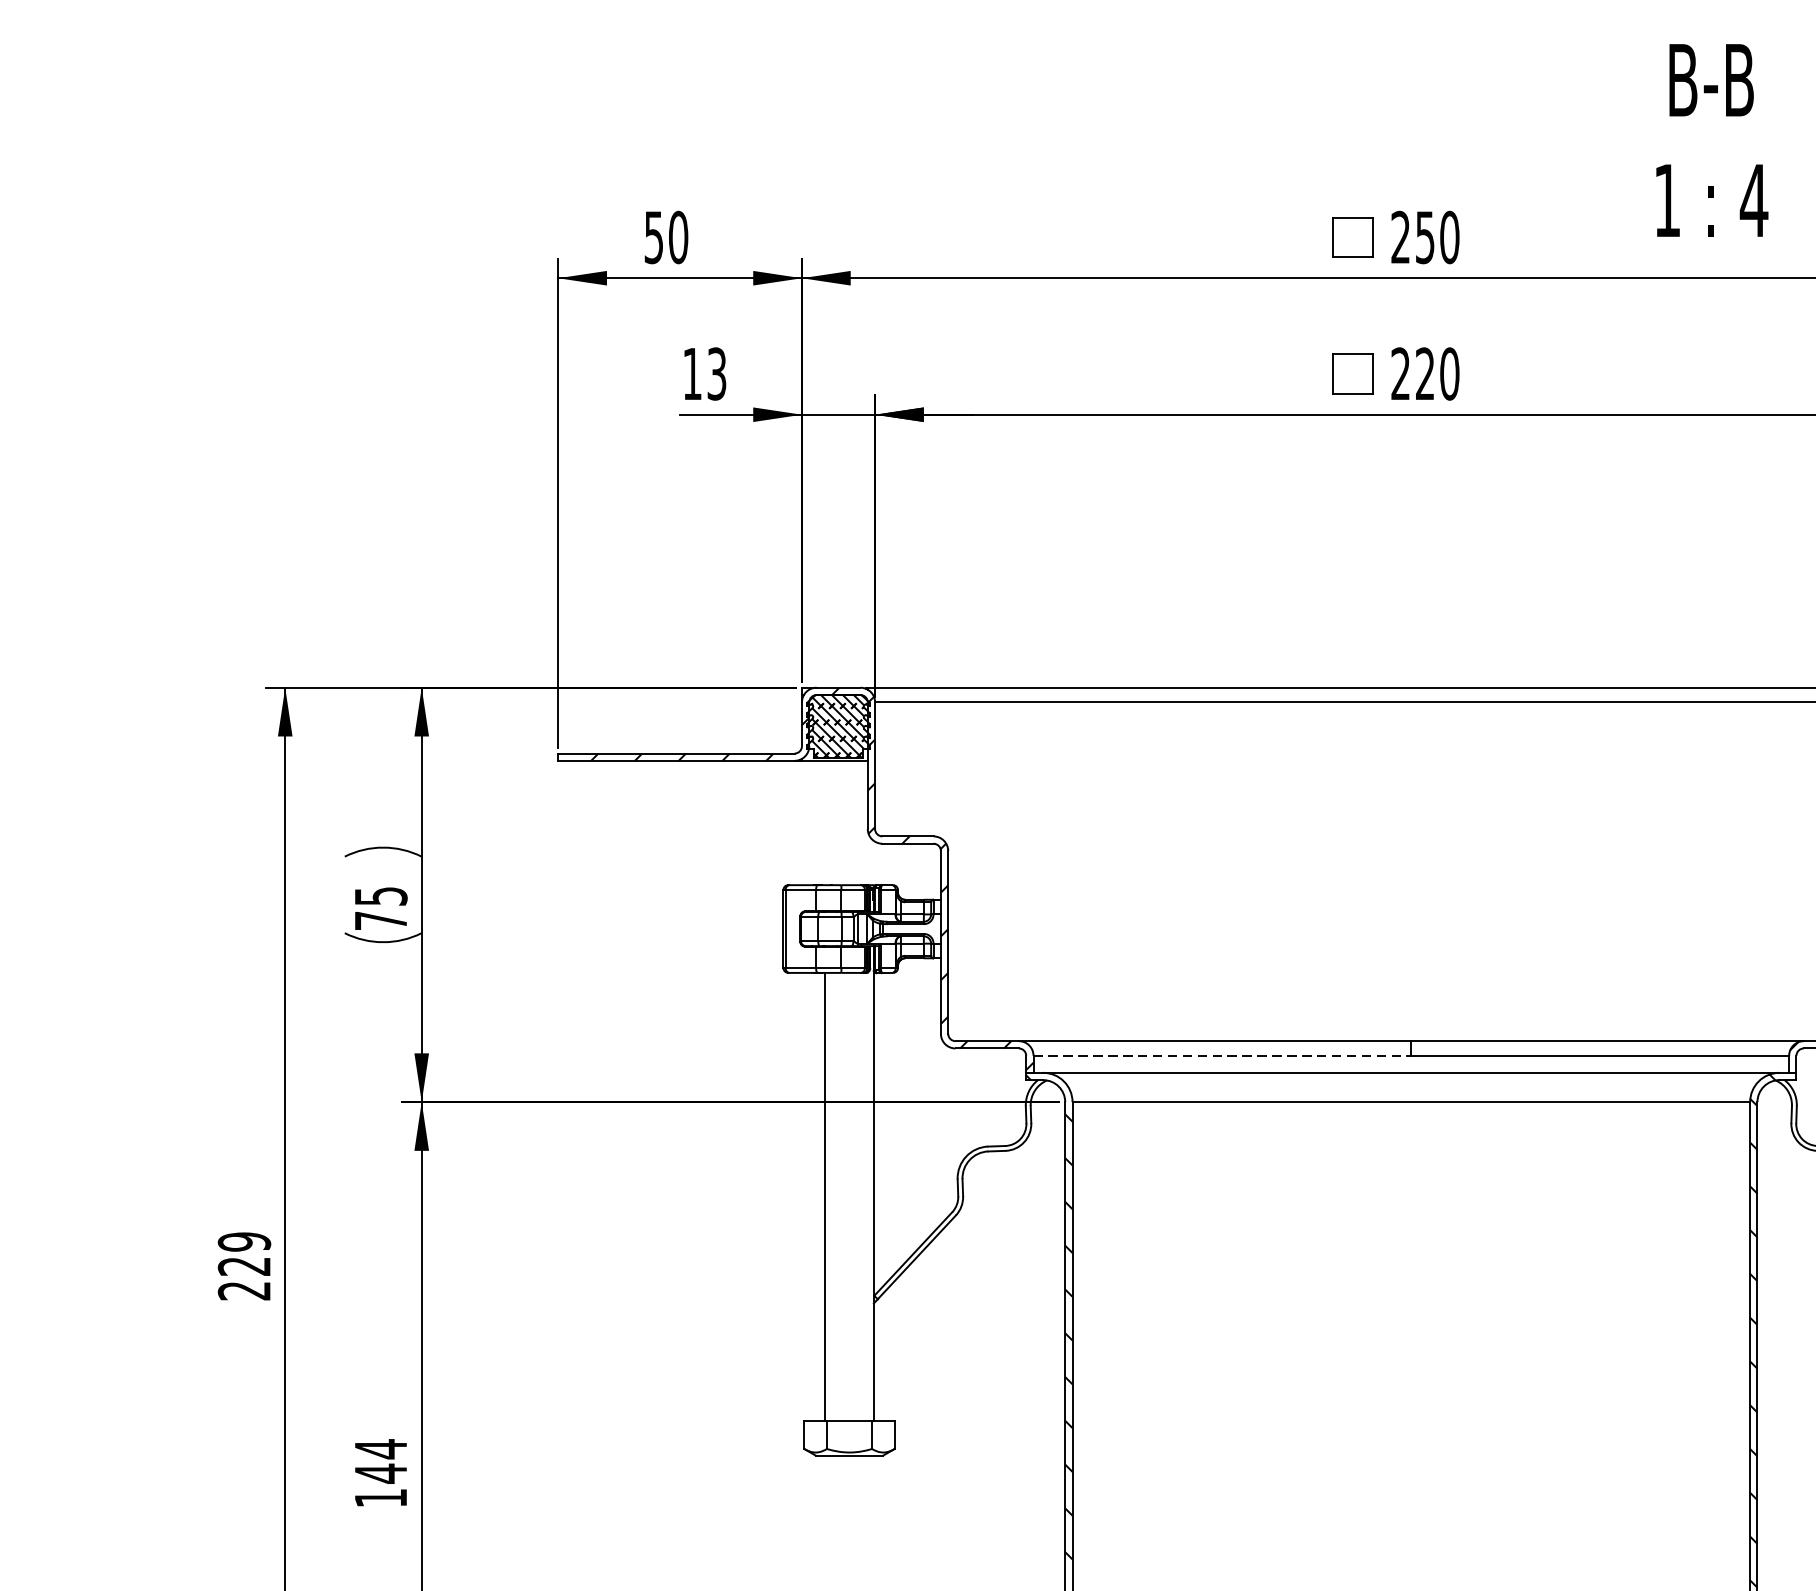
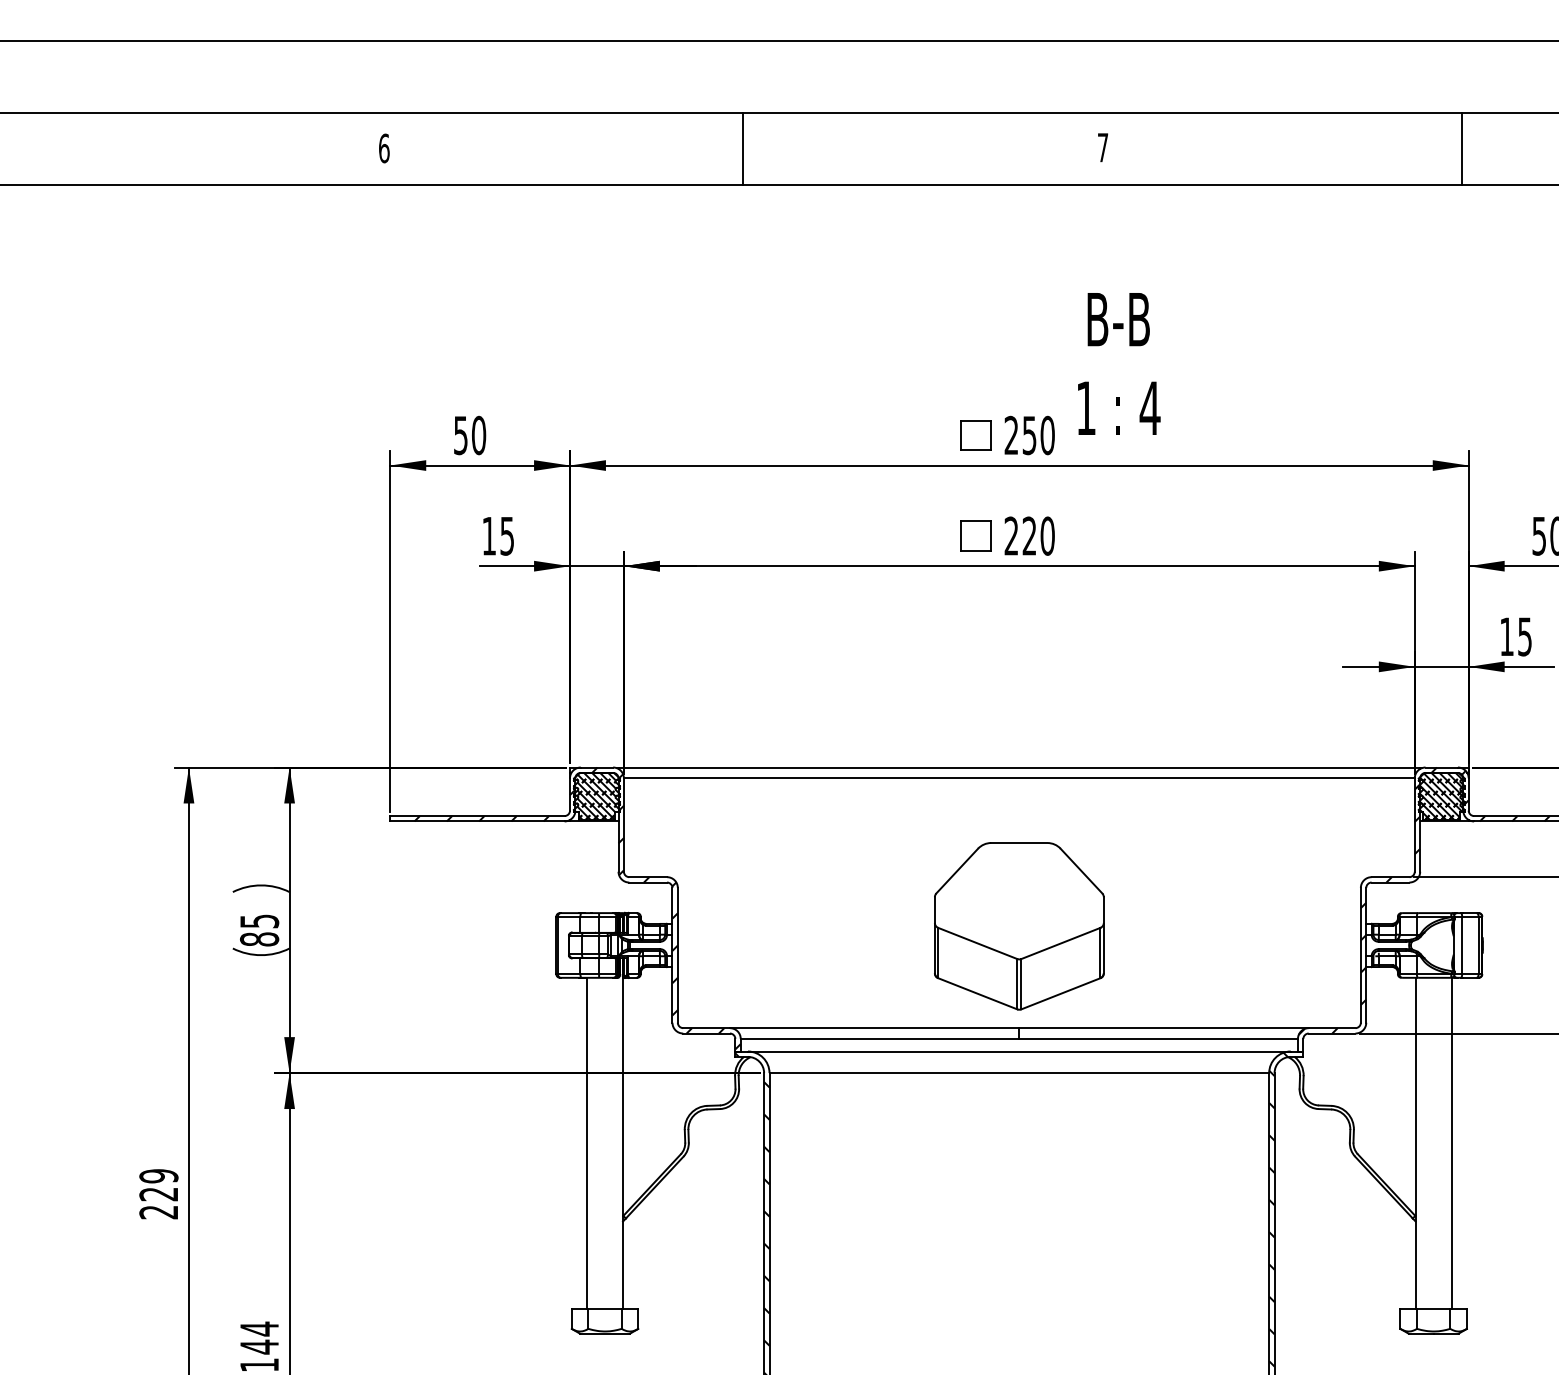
text: (1712, 139) -> (1119, 363), moved
text: (717, 373) -> (507, 535), 13 -> 15
part: (1411, 903) -> (1019, 926), added
text: (380, 920) -> (259, 939), 75 -> 85
line: (1223, 1055) -> (880, 1038), dashed -> solid

